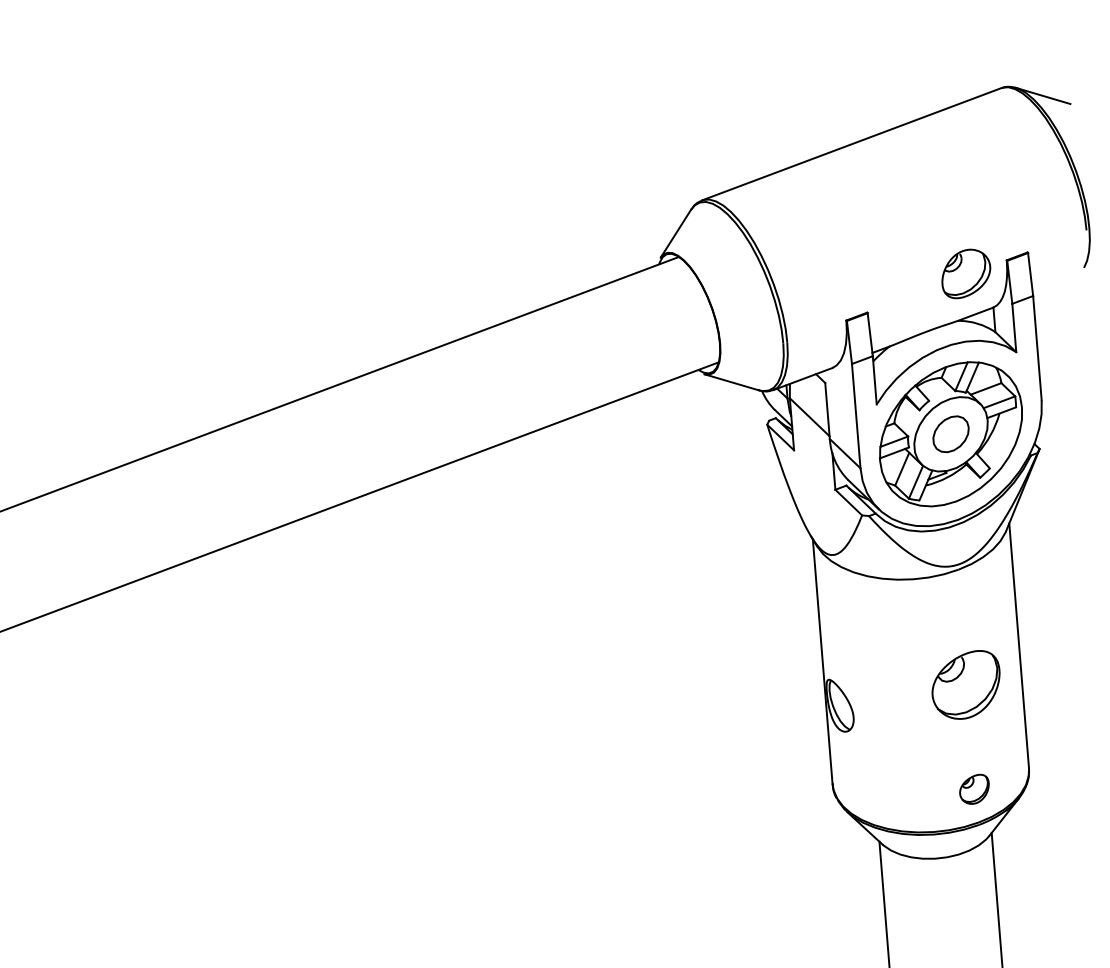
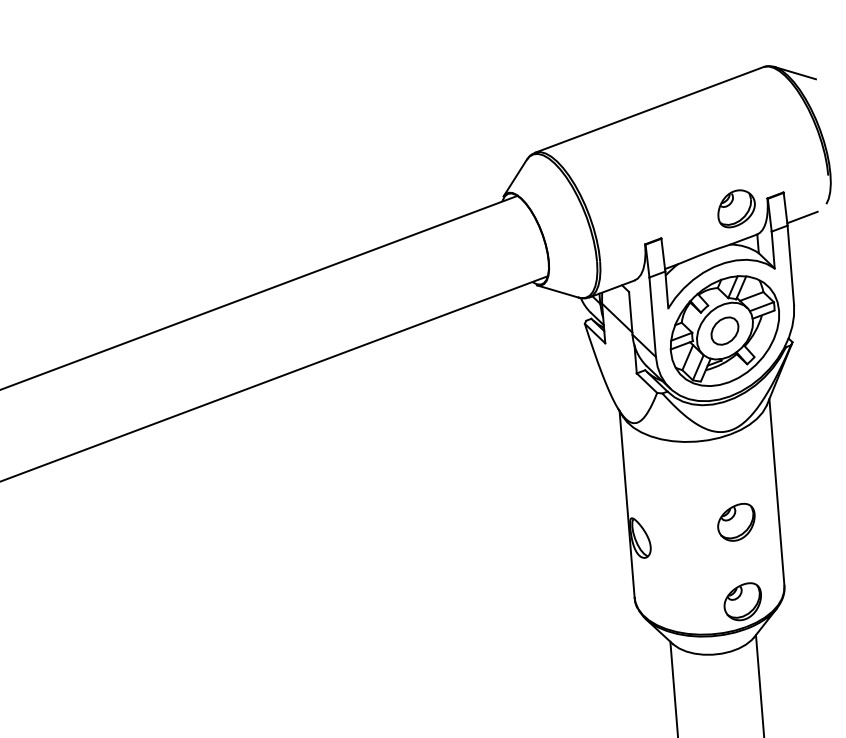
line: (1052, 284) -> (802, 216), added
part: (965, 685) -> (736, 522), size x0.71
part: (974, 789) -> (742, 601), size x1.67

